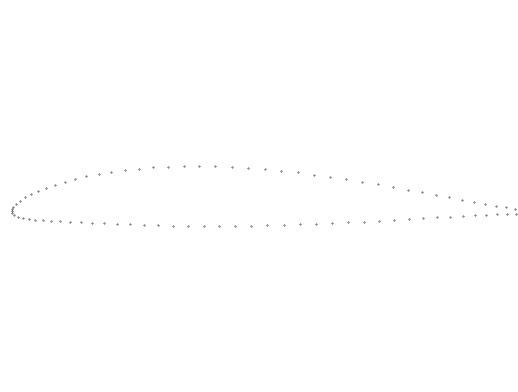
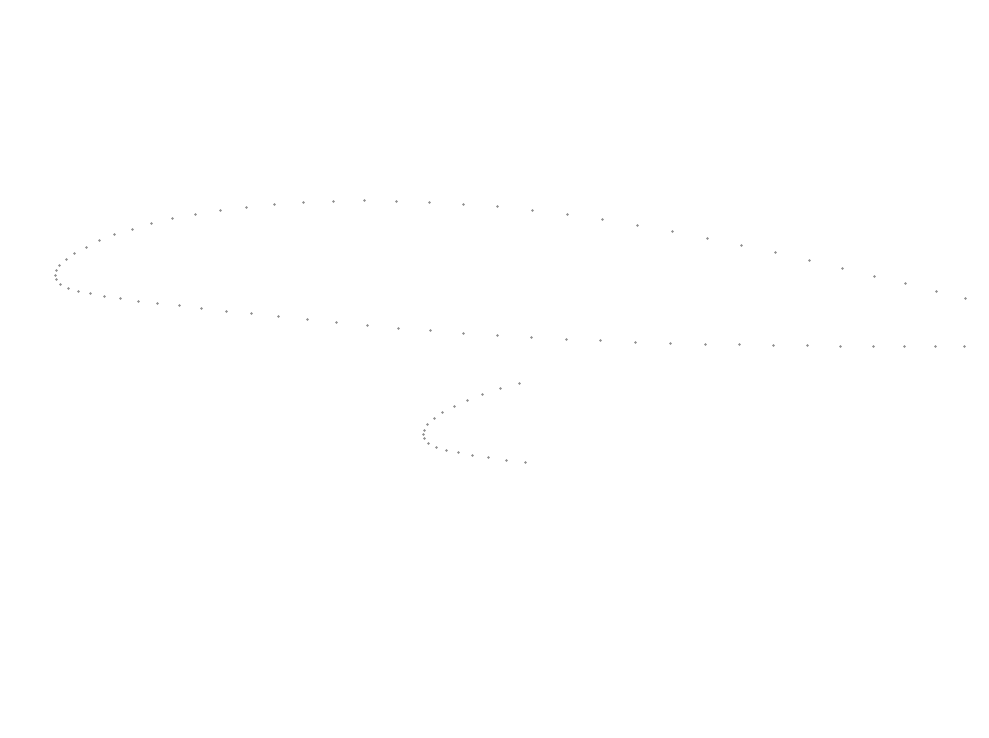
part: (207, 258) -> (467, 402), added

